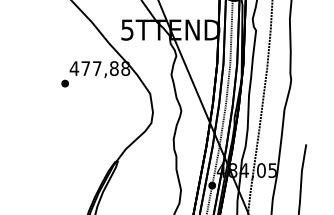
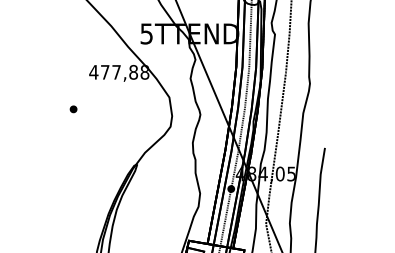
part: (65, 83) -> (73, 109), moved

